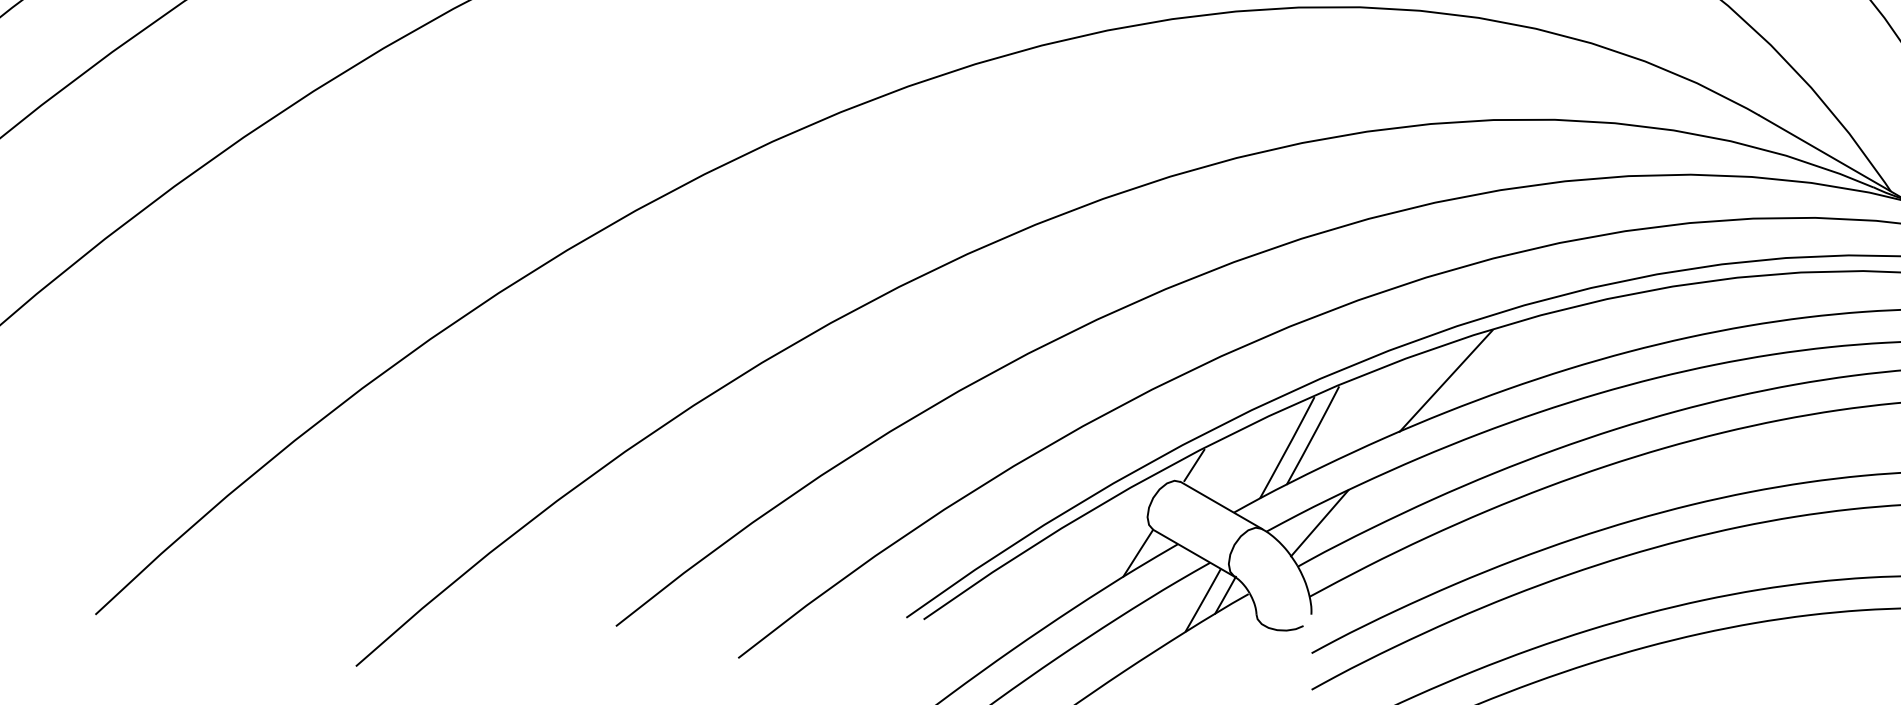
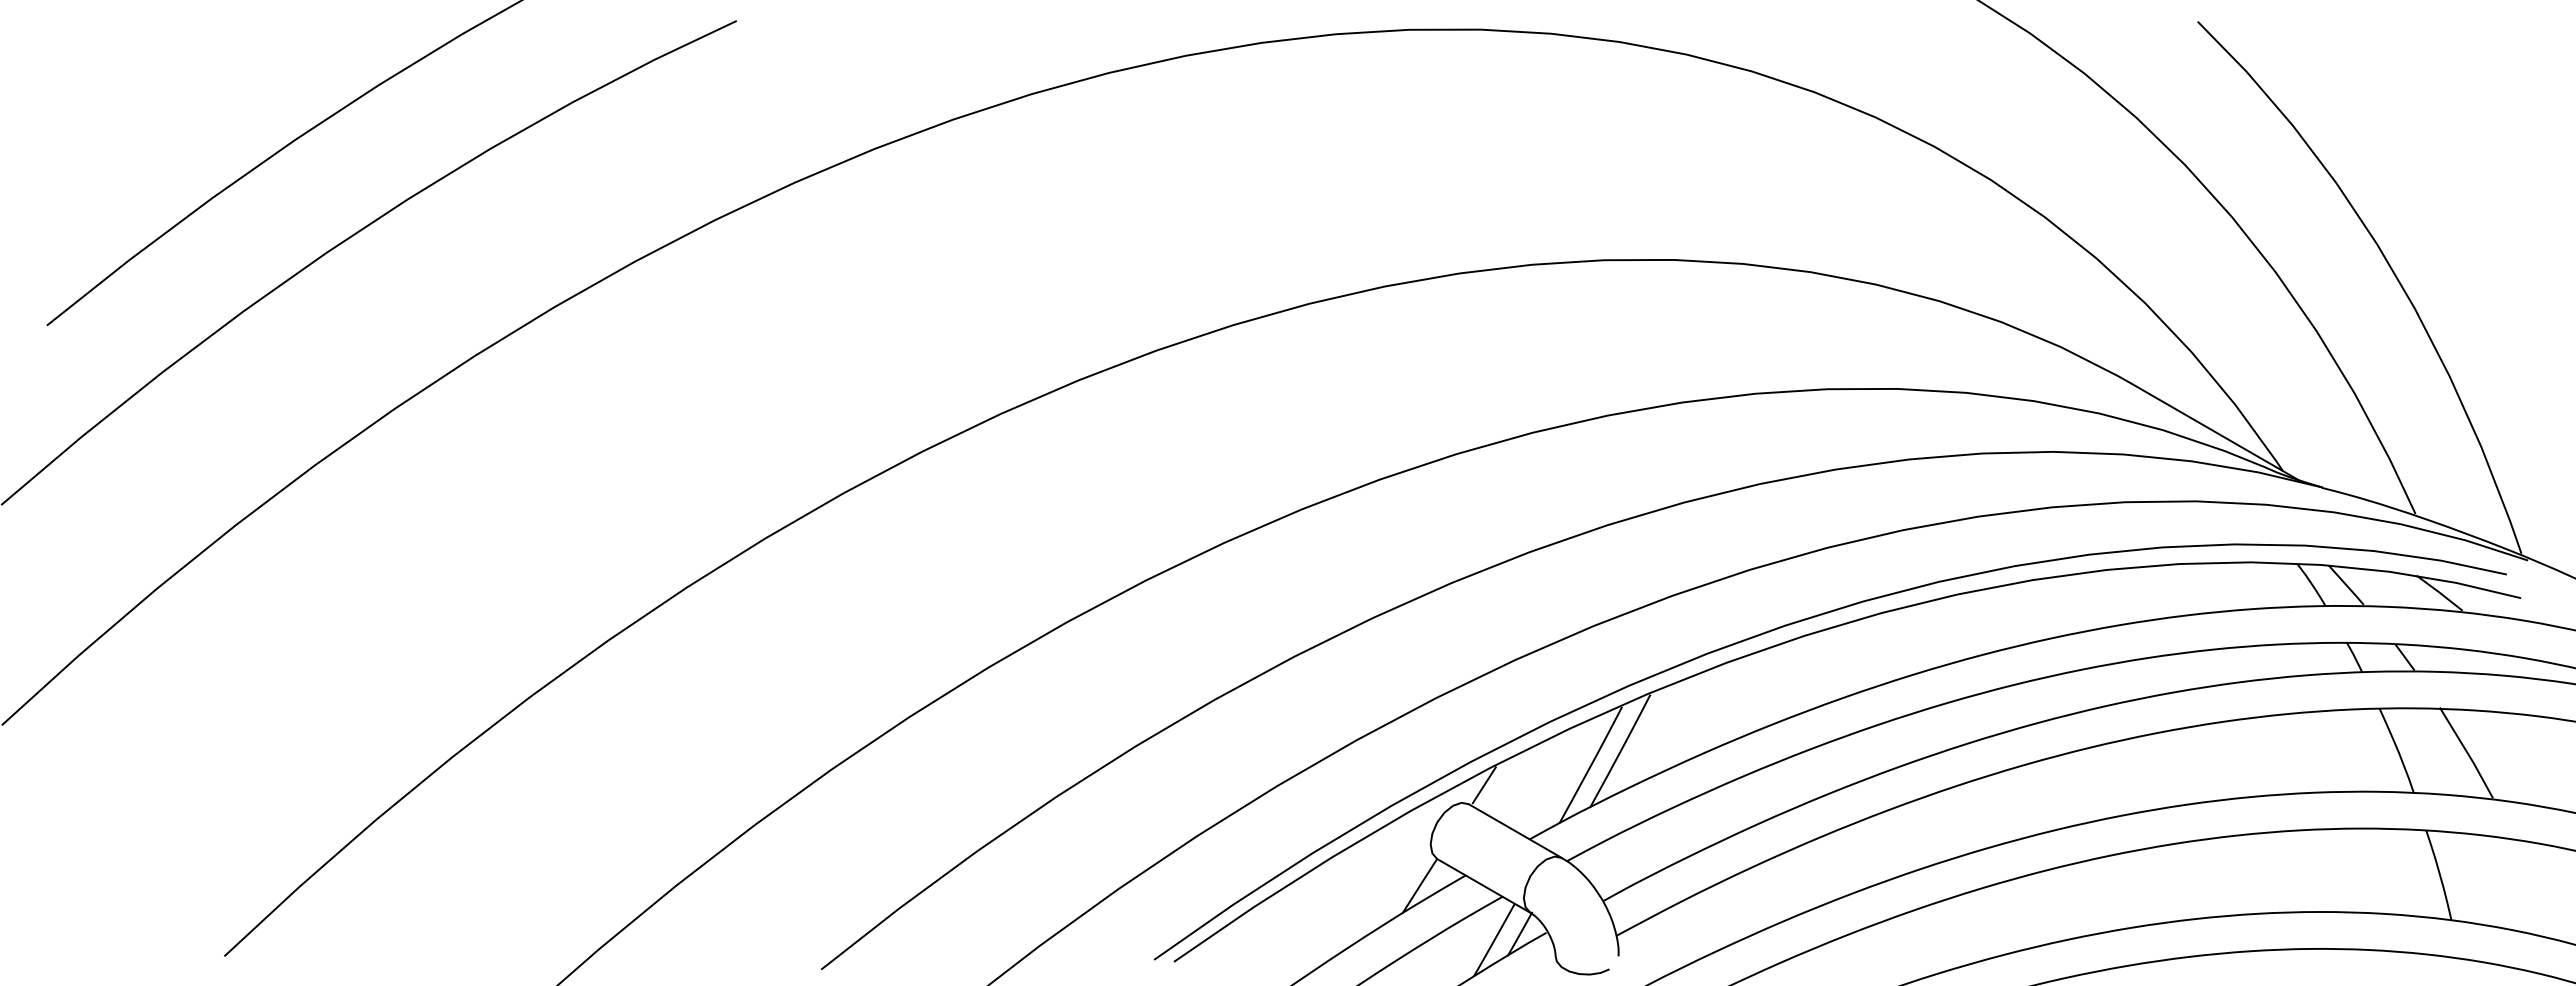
line: (1445, 381) -> (1772, 688), removed
line: (1320, 523) -> (1628, 851), removed

